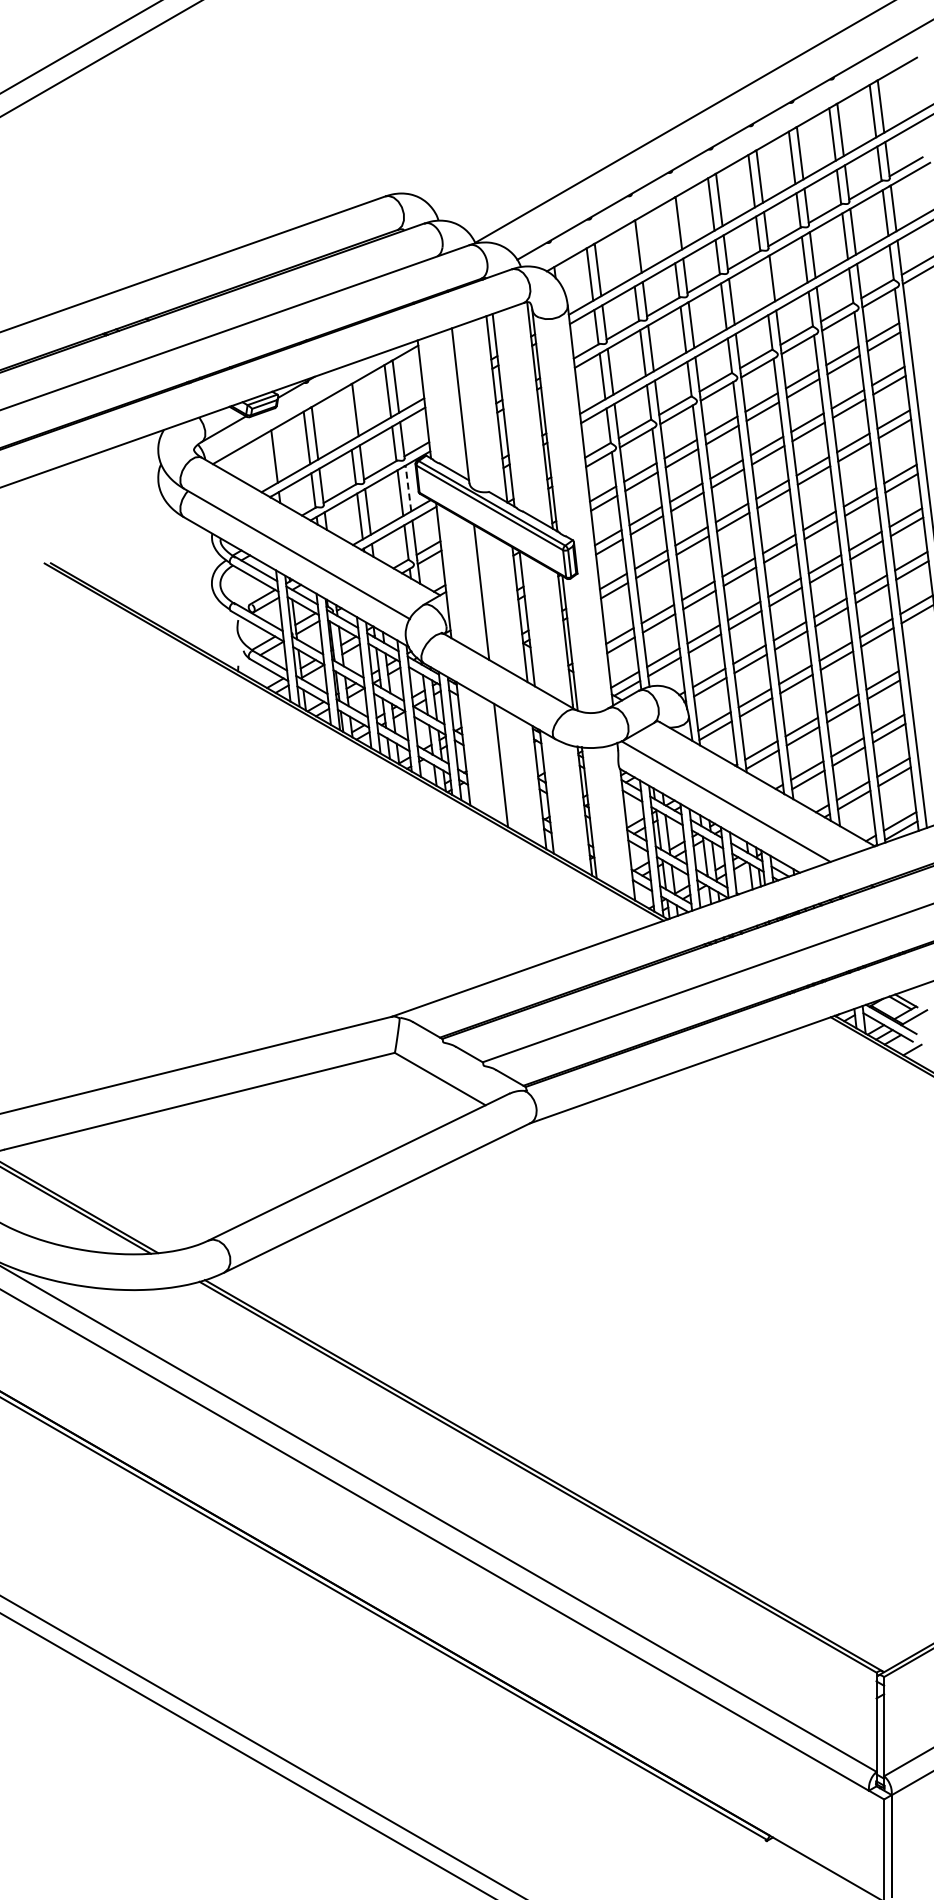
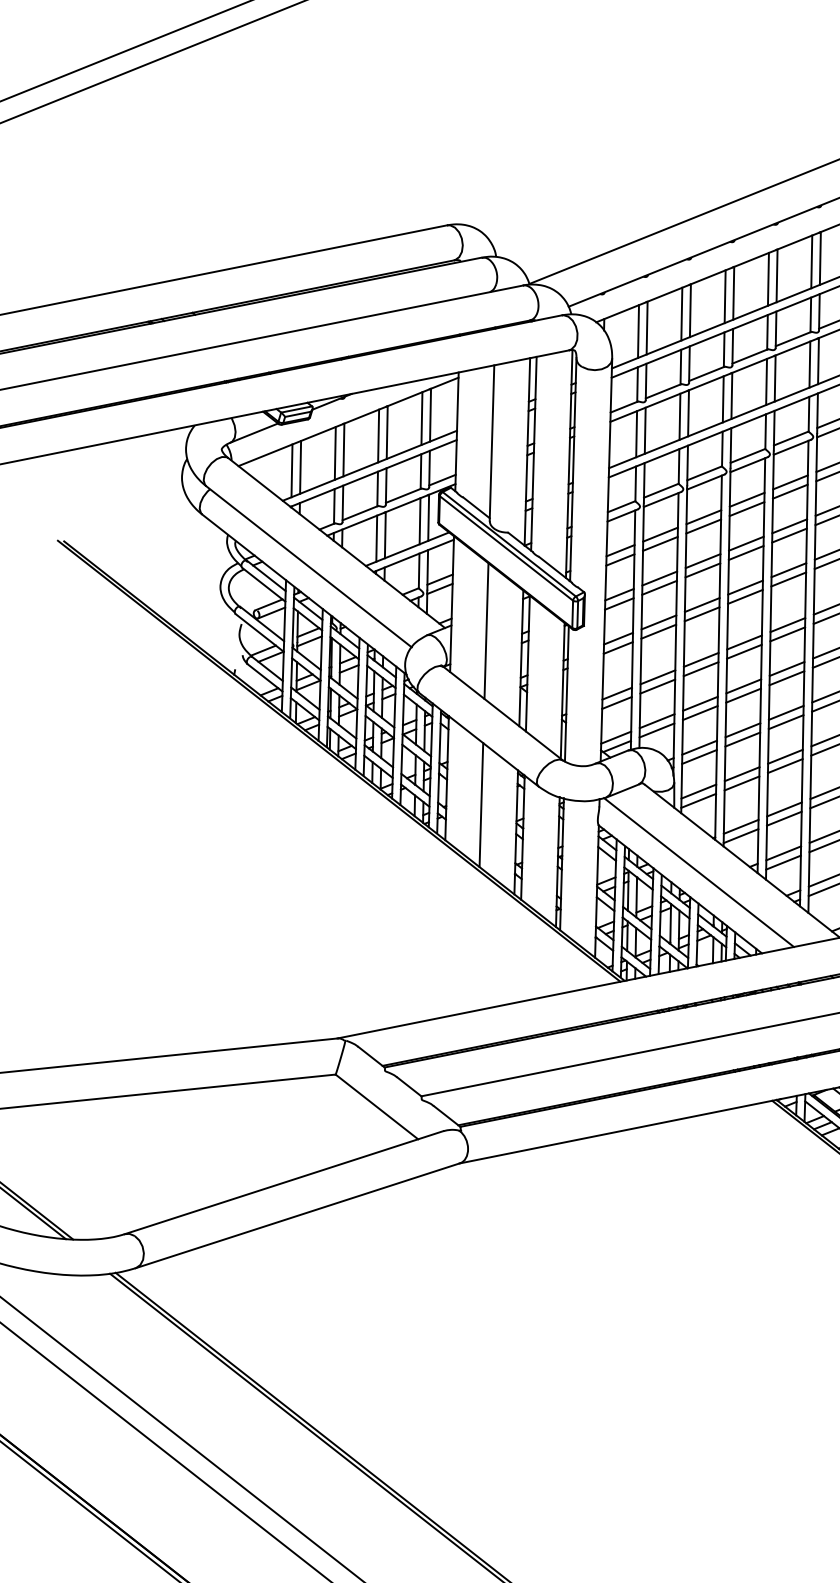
line: (670, 227) -> (724, 296), added
line: (630, 251) -> (681, 314), added
line: (764, 282) -> (810, 364), added
line: (347, 414) -> (378, 435), added
line: (266, 461) -> (291, 471), added
line: (408, 488) -> (428, 517), dashed -> solid

